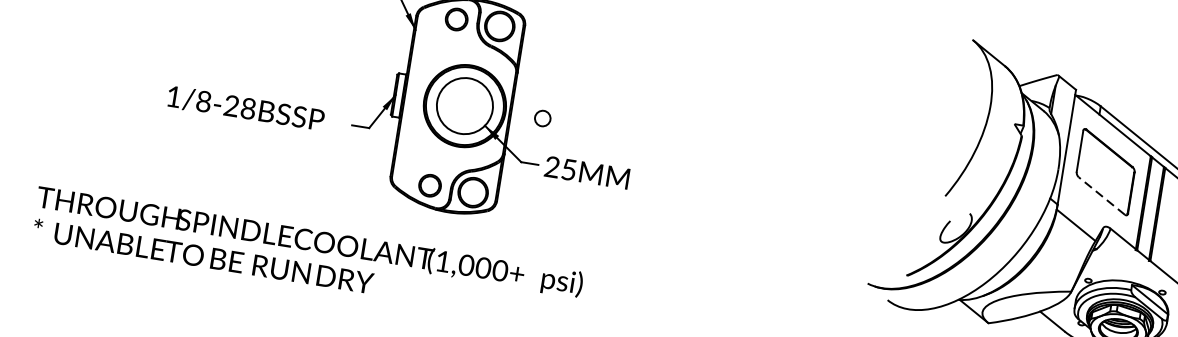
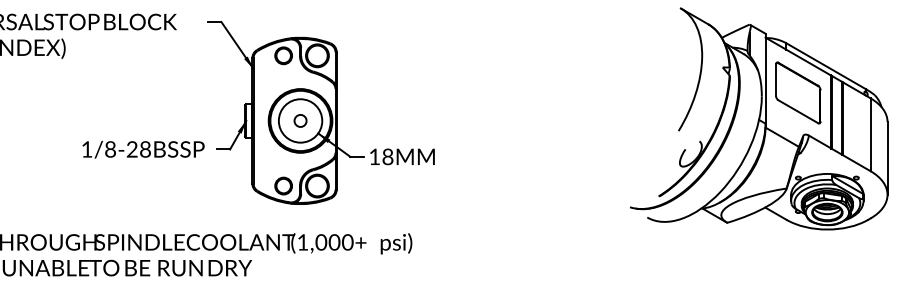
text: (245, 108) -> (143, 149), moved
circle: (542, 117) -> (300, 120), moved
text: (560, 167) -> (381, 156), 25MM -> 18MM
line: (1102, 195) -> (798, 111), dashed -> solid

